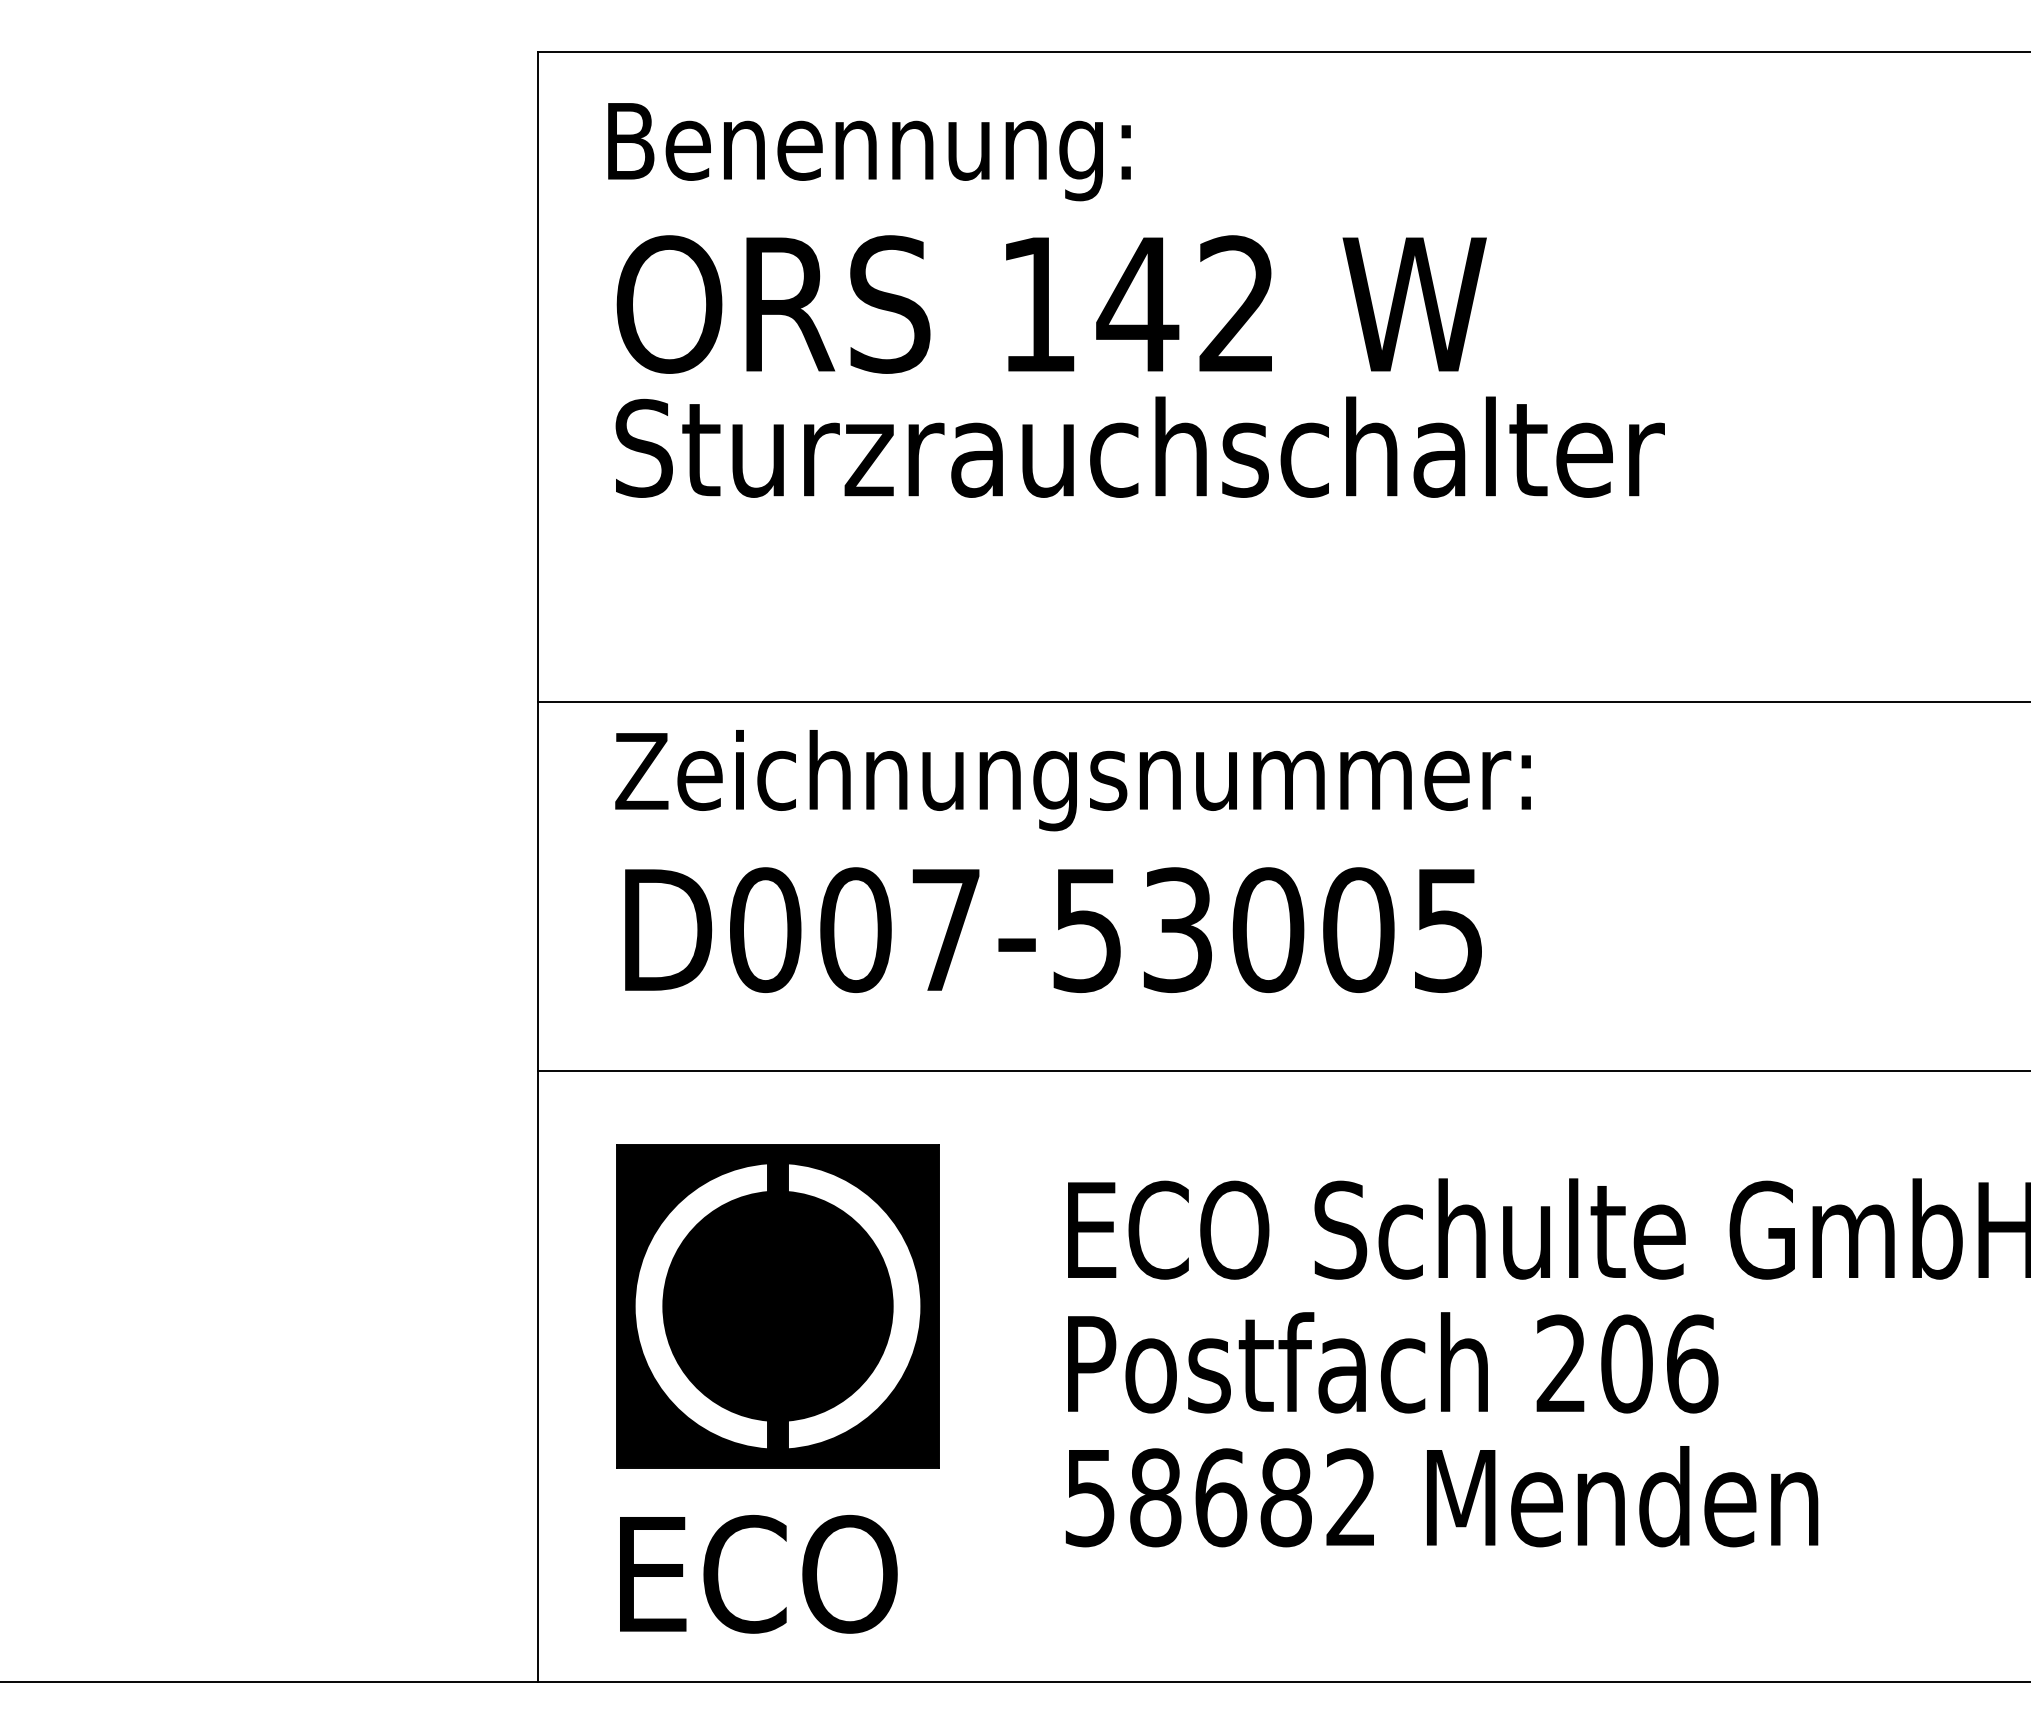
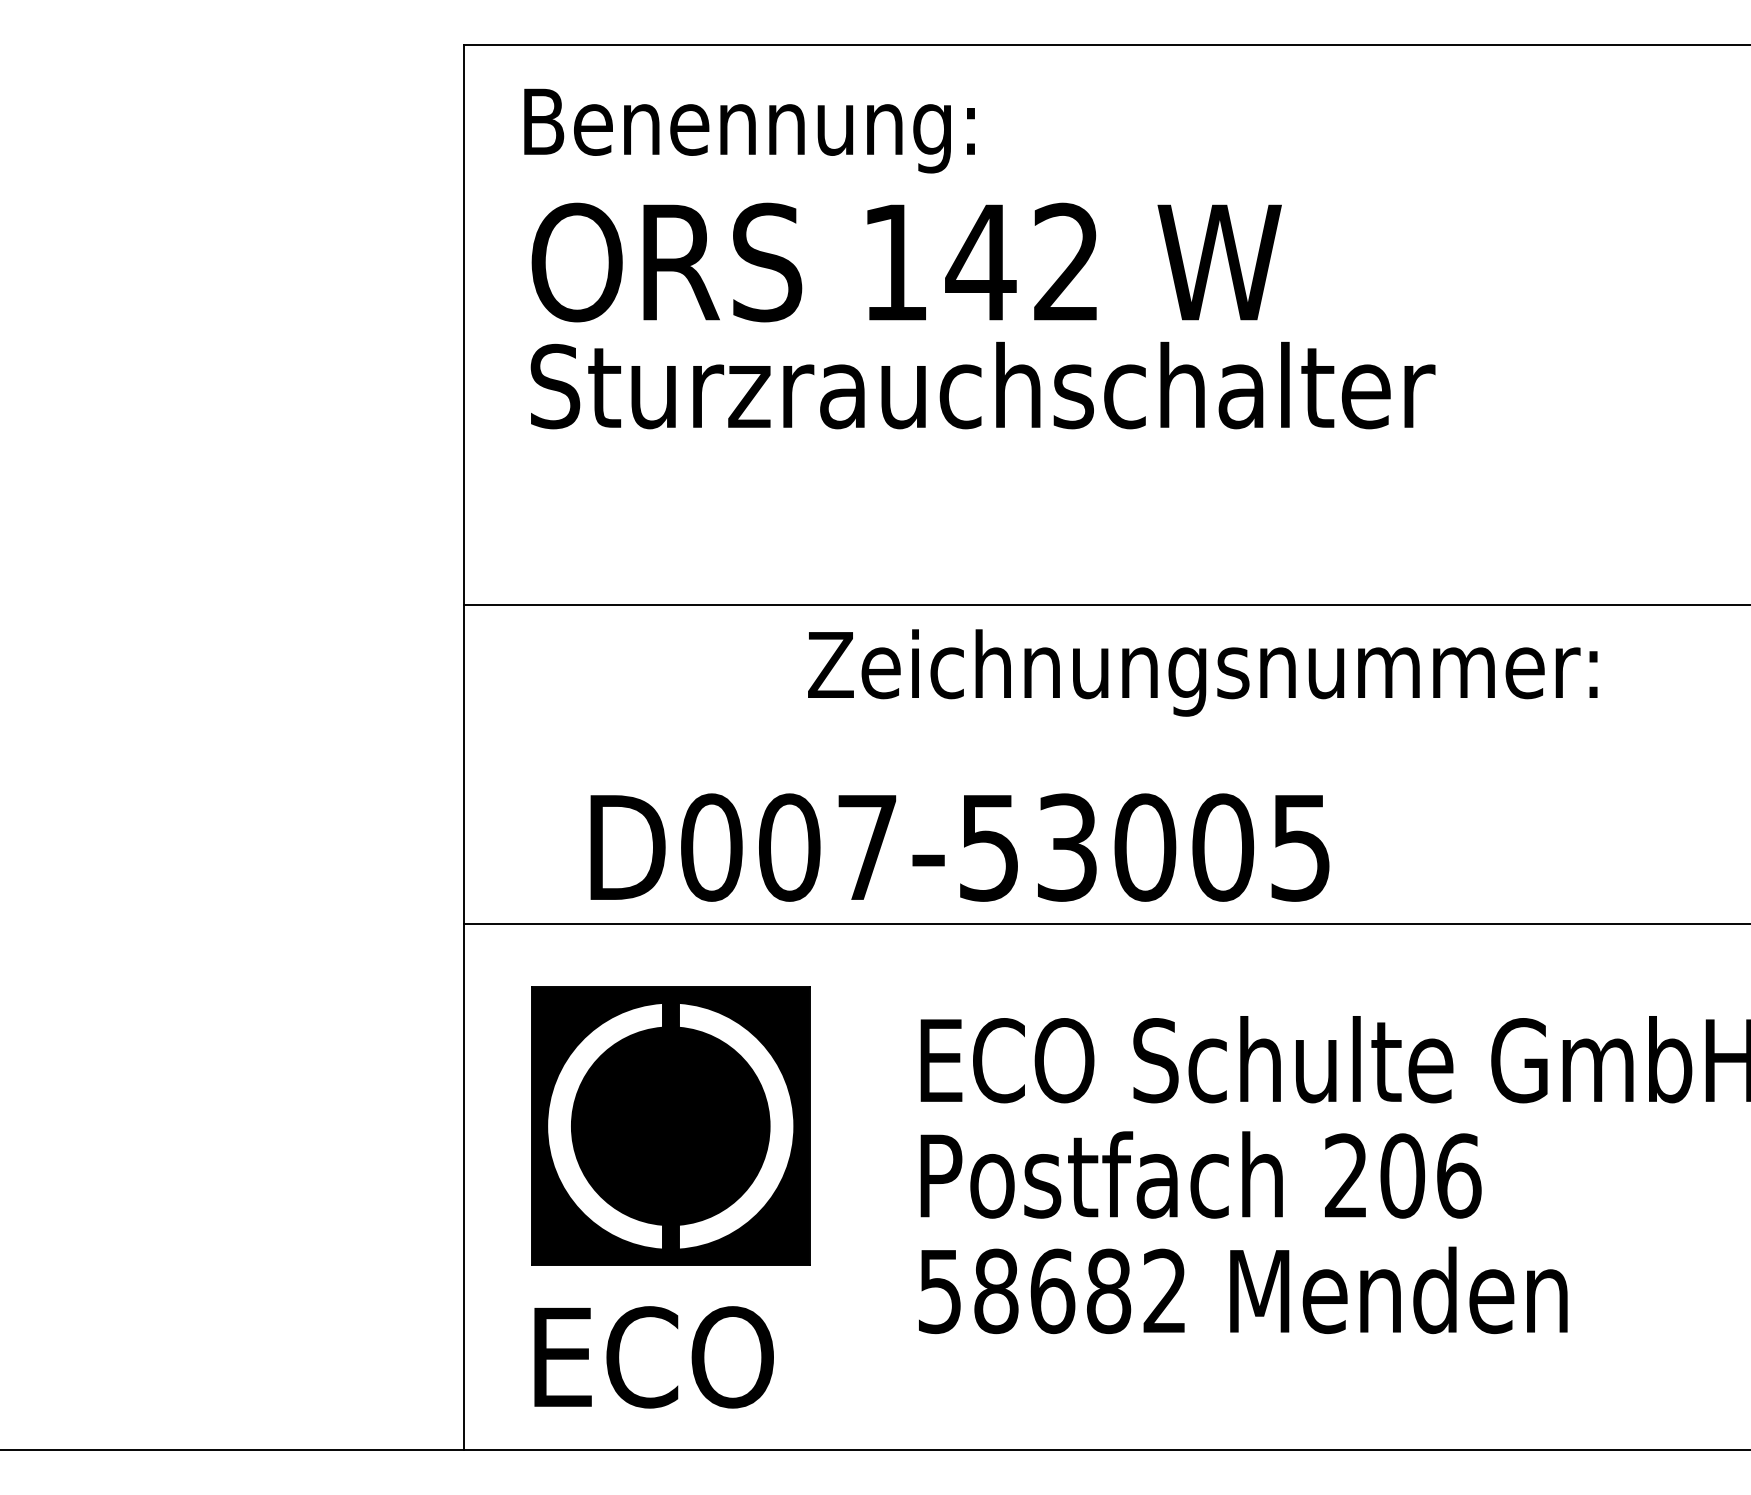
text: (1072, 780) -> (1202, 672), moved
text: (1053, 929) -> (959, 847), moved

